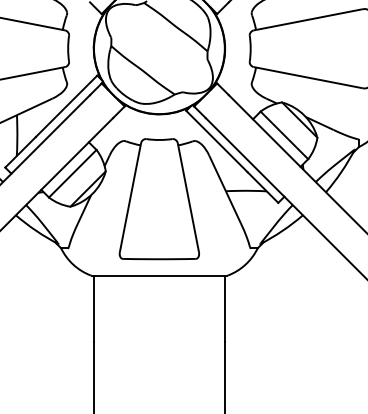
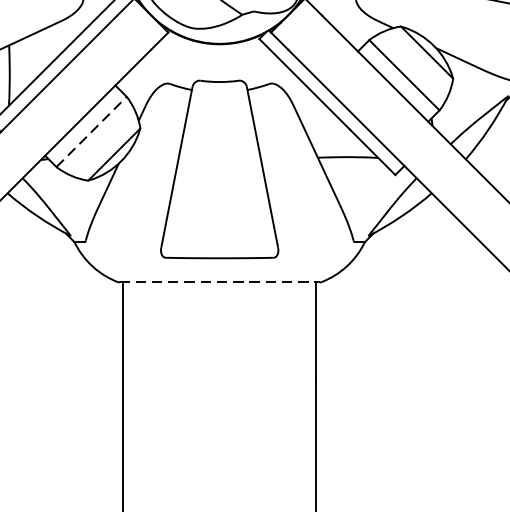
line: (72, 173) -> (91, 131), solid -> dashed
line: (159, 275) -> (219, 282), solid -> dashed

